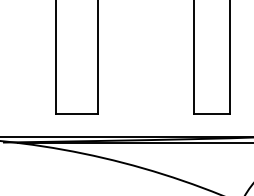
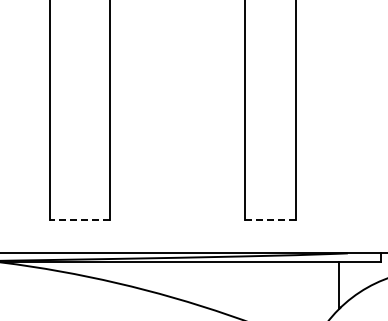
line: (76, 113) -> (79, 220), solid -> dashed
line: (211, 113) -> (270, 220), solid -> dashed

